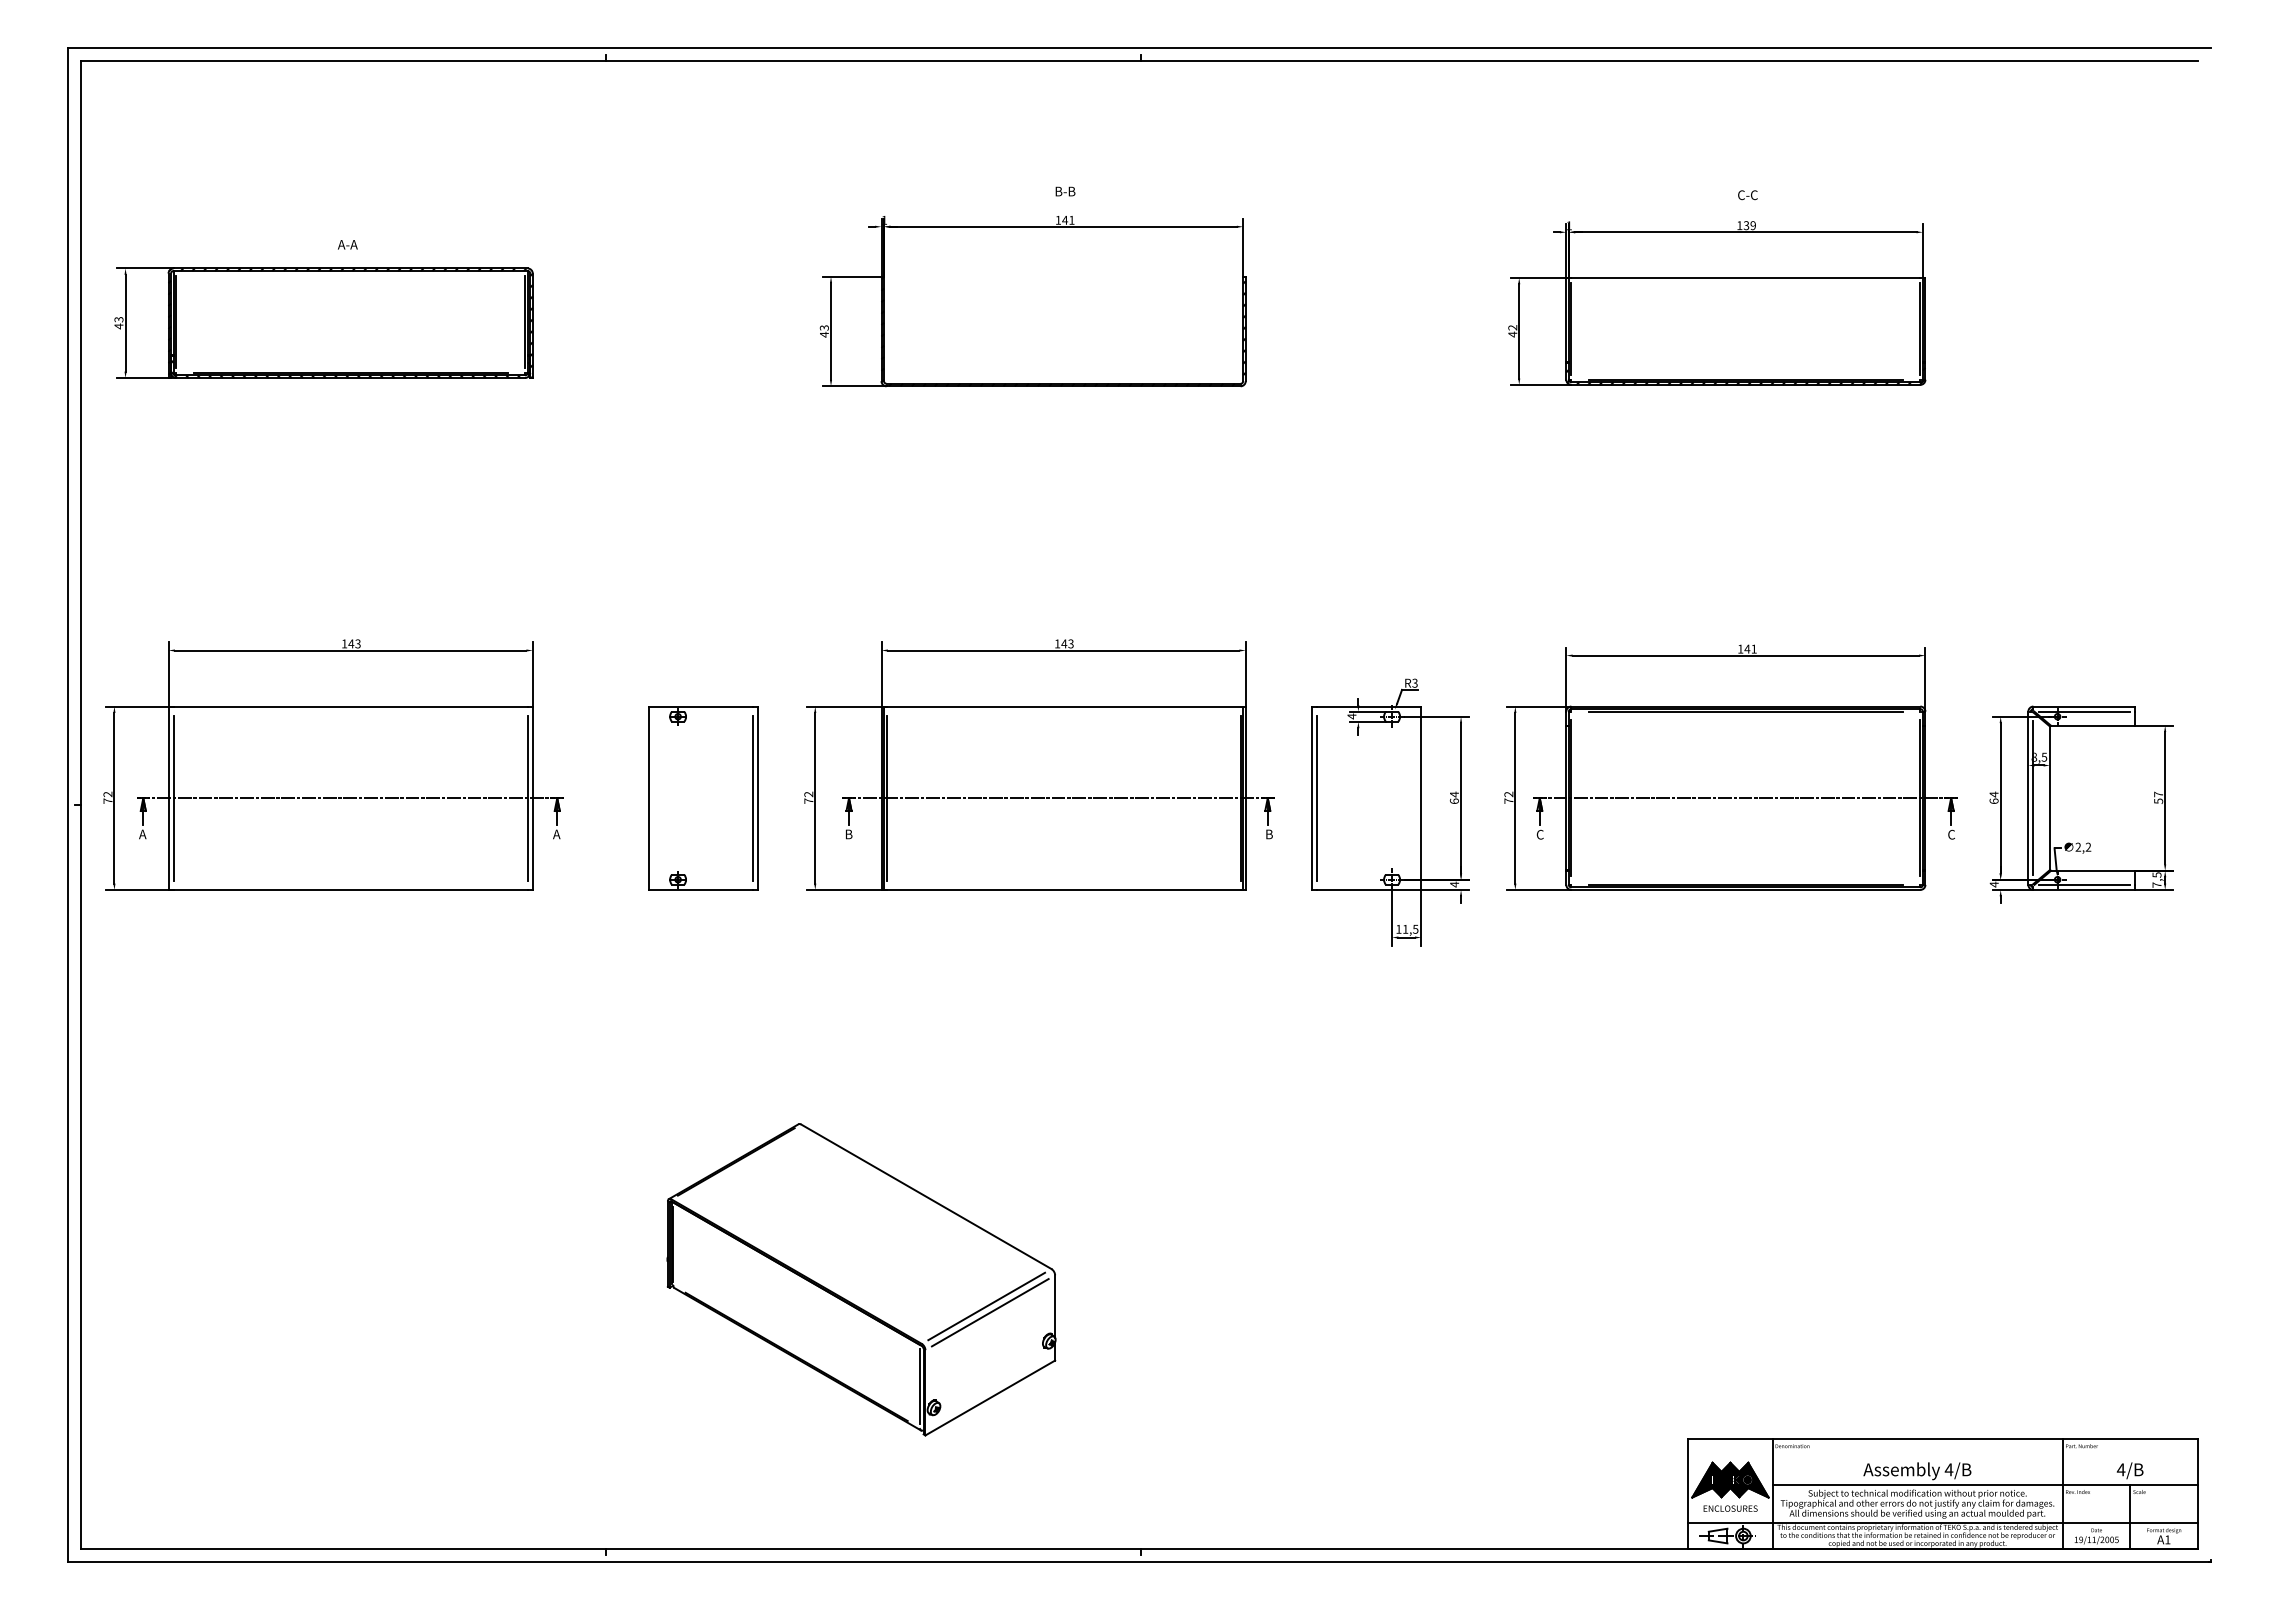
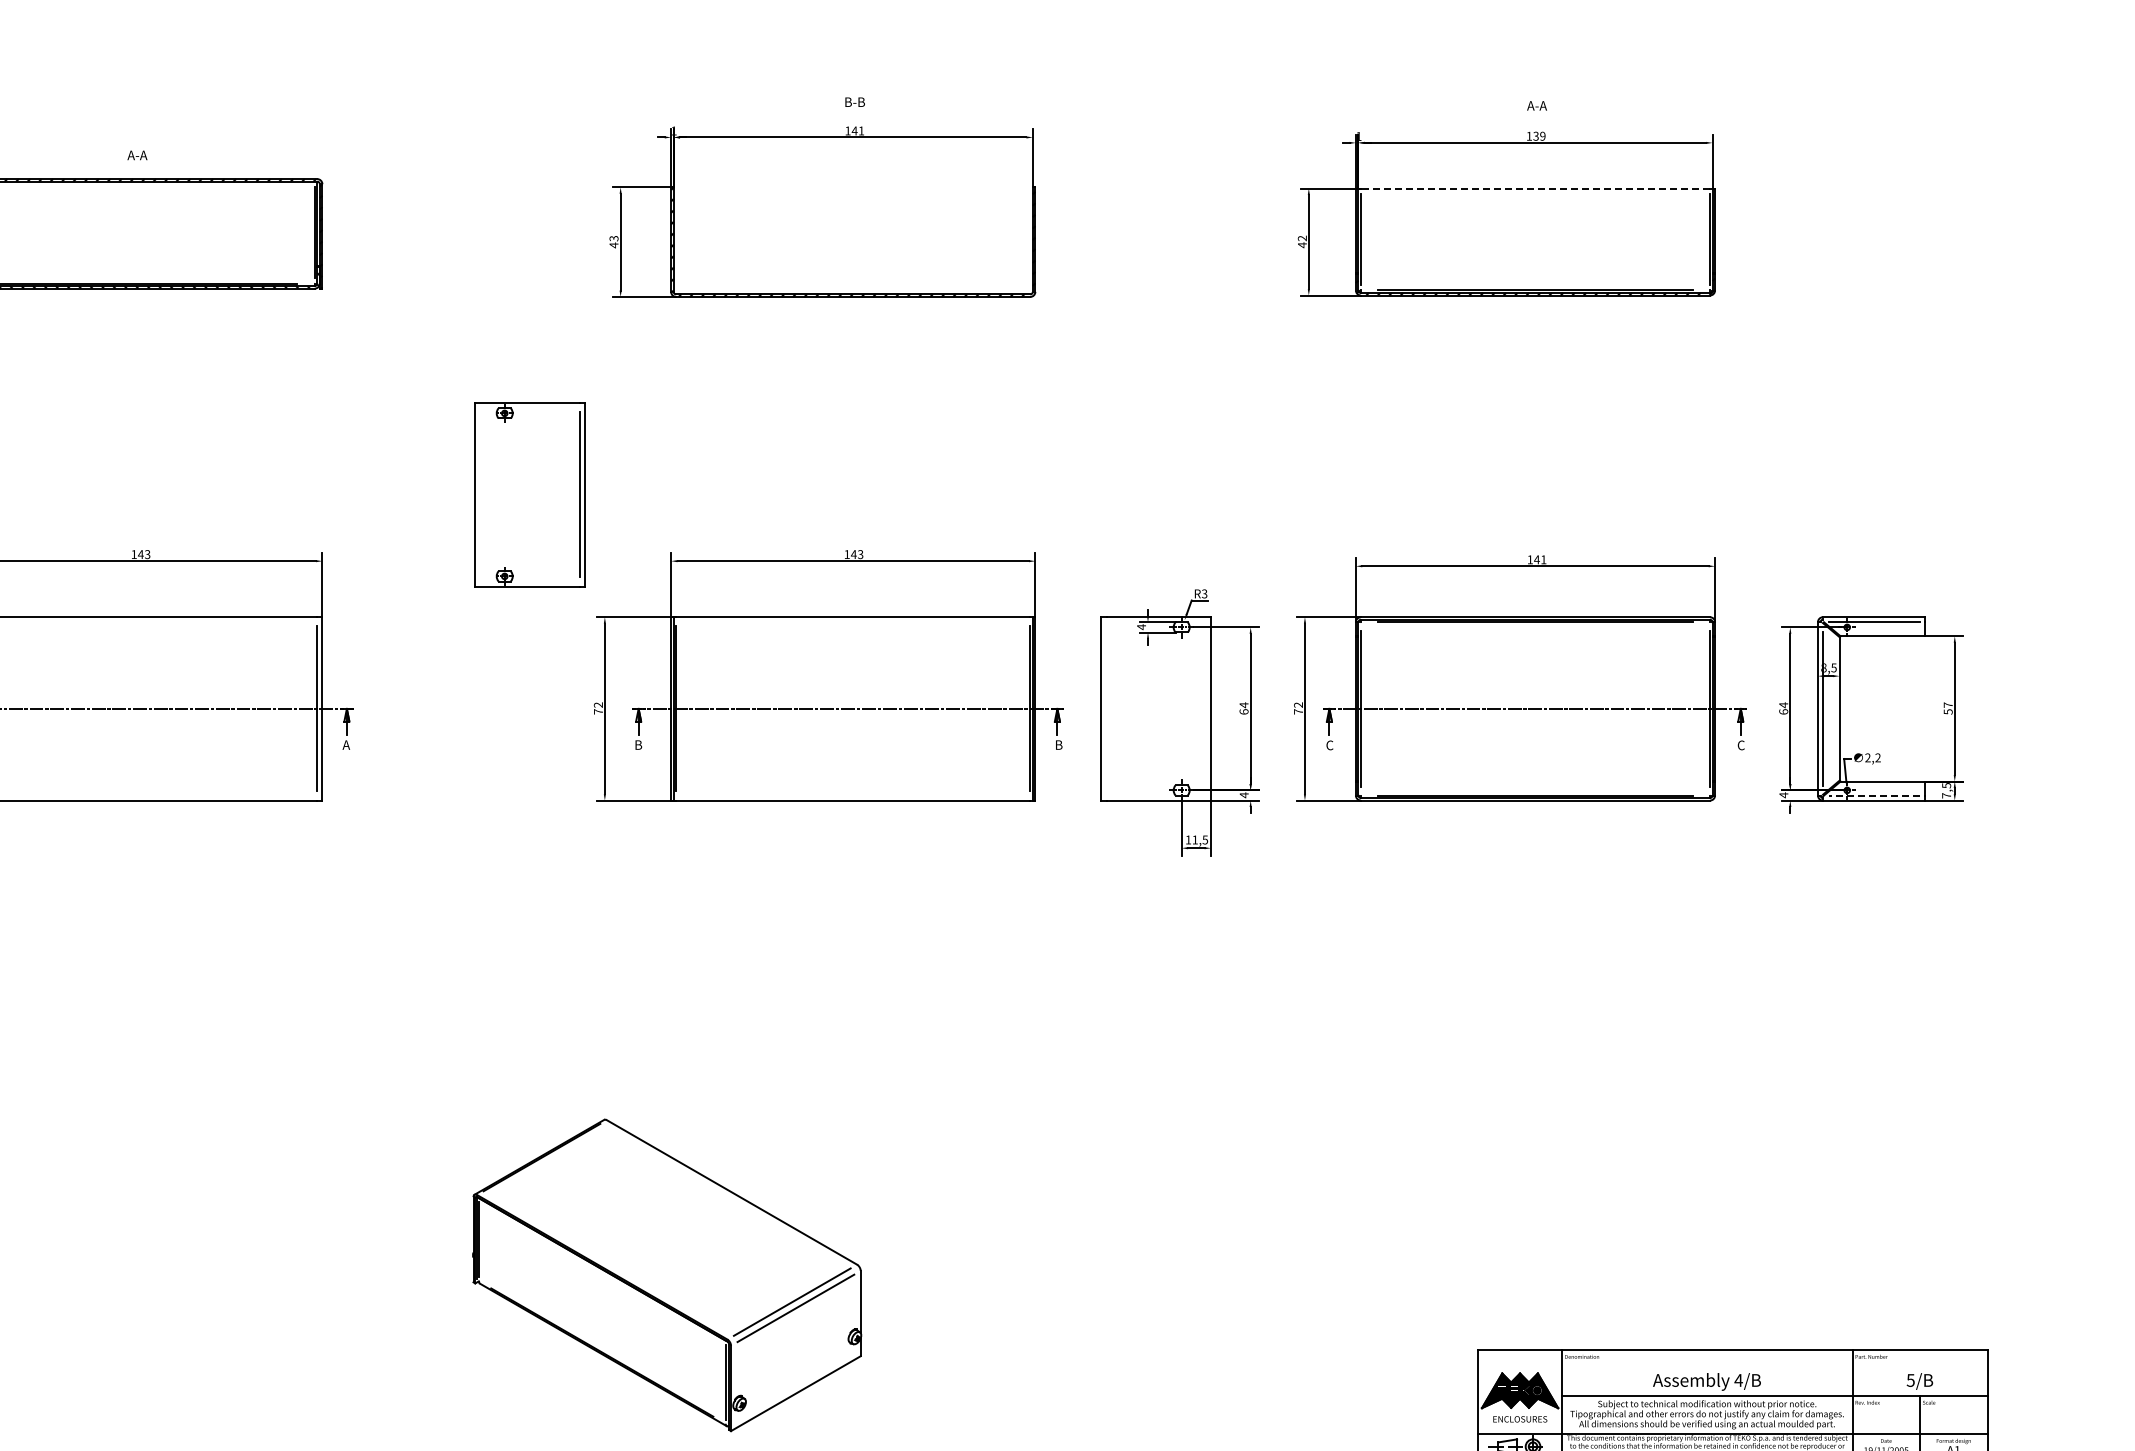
text: (1747, 195) -> (1537, 106), C-C -> A-A
line: (1745, 277) -> (1535, 188), solid -> dashed
line: (1316, 797) -> (1106, 708), removed
part: (703, 798) -> (530, 495), moved
line: (2084, 884) -> (1874, 795), solid -> dashed
part: (861, 1279) -> (667, 1275), moved
text: (2120, 1469) -> (1910, 1380), 4/B -> 5/B

